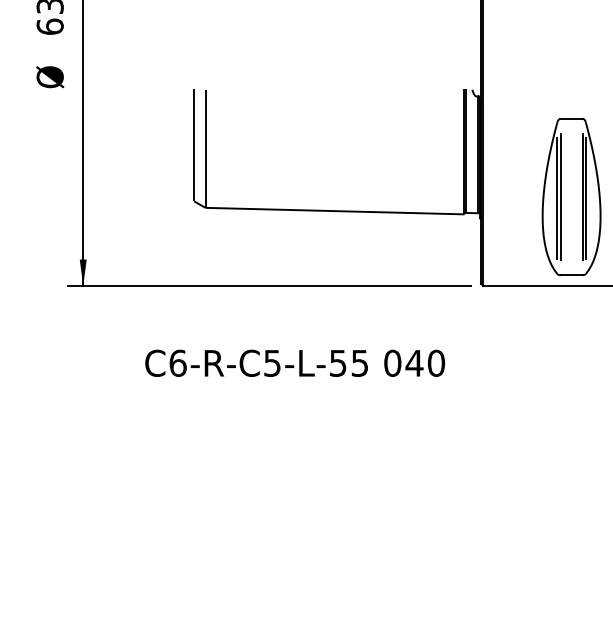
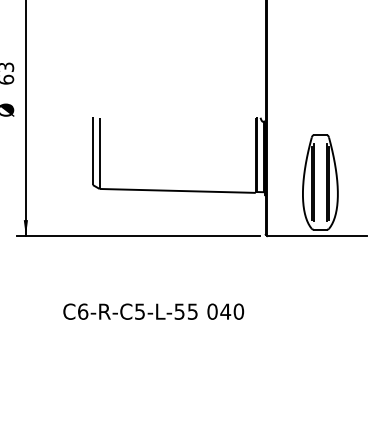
text: (294, 362) -> (153, 311), moved

